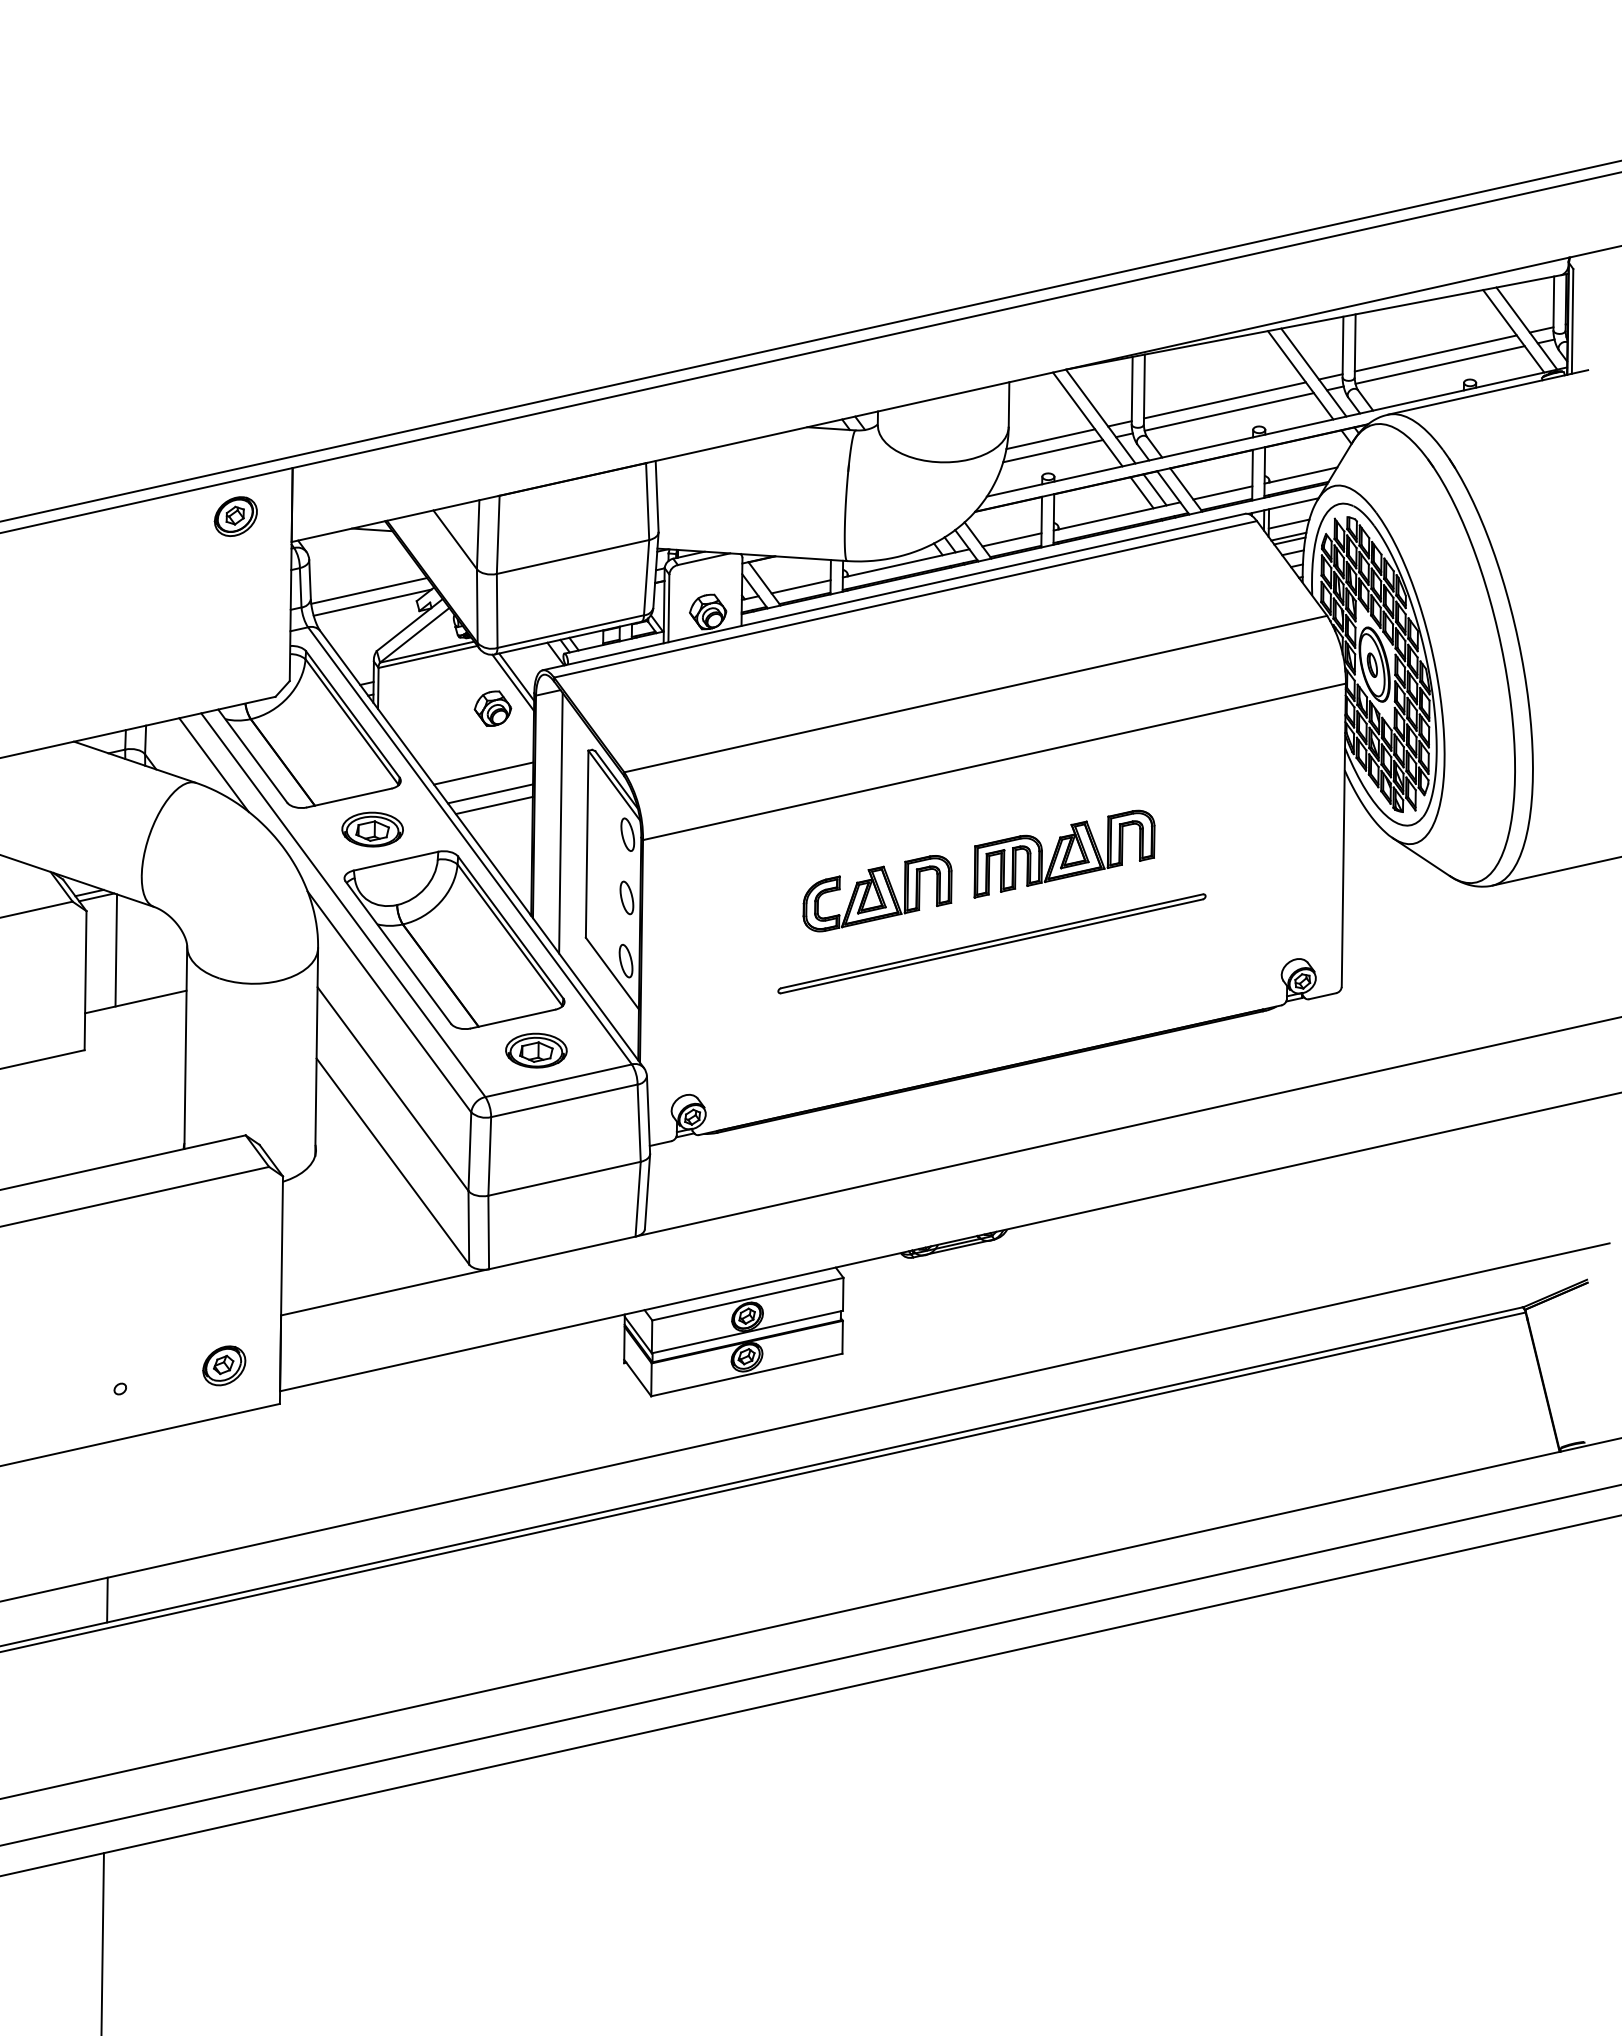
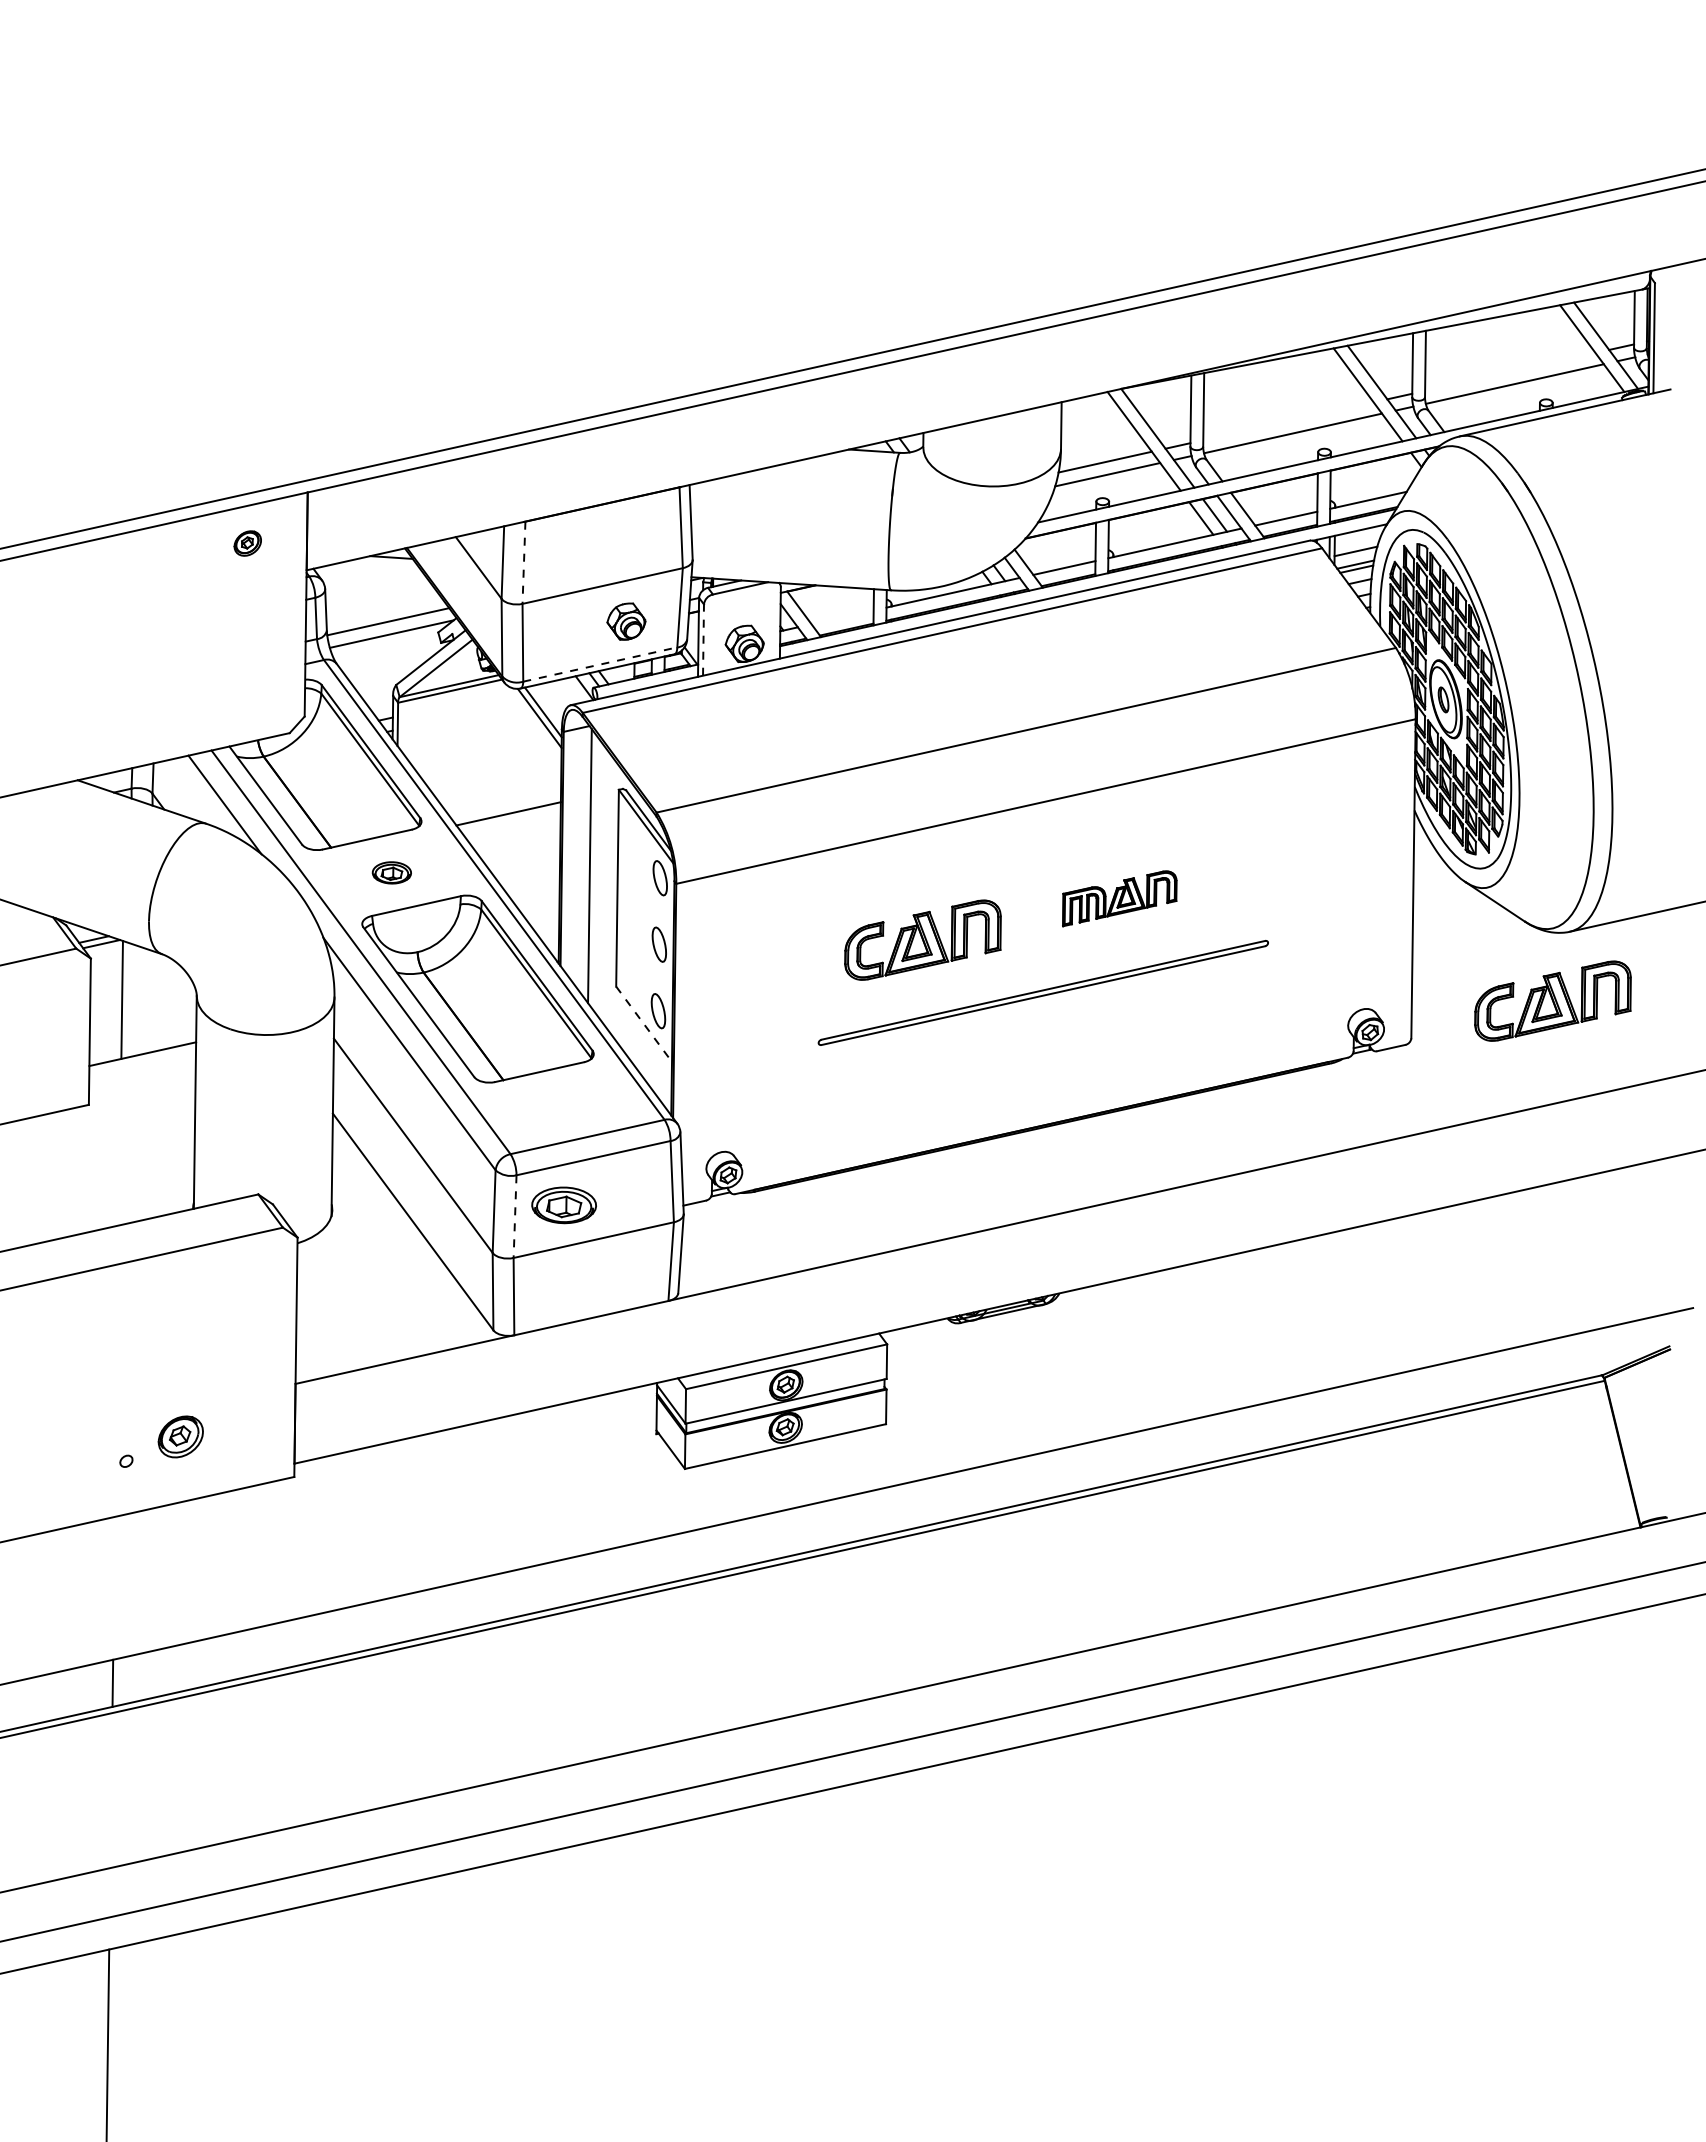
line: (1436, 353) -> (1510, 371), removed
line: (1224, 400) -> (1288, 421), removed
part: (235, 516) -> (247, 543), size x0.6
line: (497, 535) -> (523, 563), solid -> dashed
line: (801, 586) -> (842, 617), removed
line: (668, 608) -> (703, 640), solid -> dashed
line: (570, 631) -> (600, 664), solid -> dashed
part: (493, 708) -> (626, 621), moved
line: (490, 794) -> (515, 835), removed
line: (493, 805) -> (519, 847), removed
part: (372, 829) -> (391, 872), size x0.6
part: (1064, 854) -> (1119, 898), size x0.6
part: (1475, 950) -> (1552, 1000), added
line: (612, 973) -> (644, 1024), solid -> dashed
part: (535, 1050) -> (563, 1205), moved
line: (490, 1157) -> (515, 1217), solid -> dashed
part: (224, 1365) -> (180, 1436), moved

